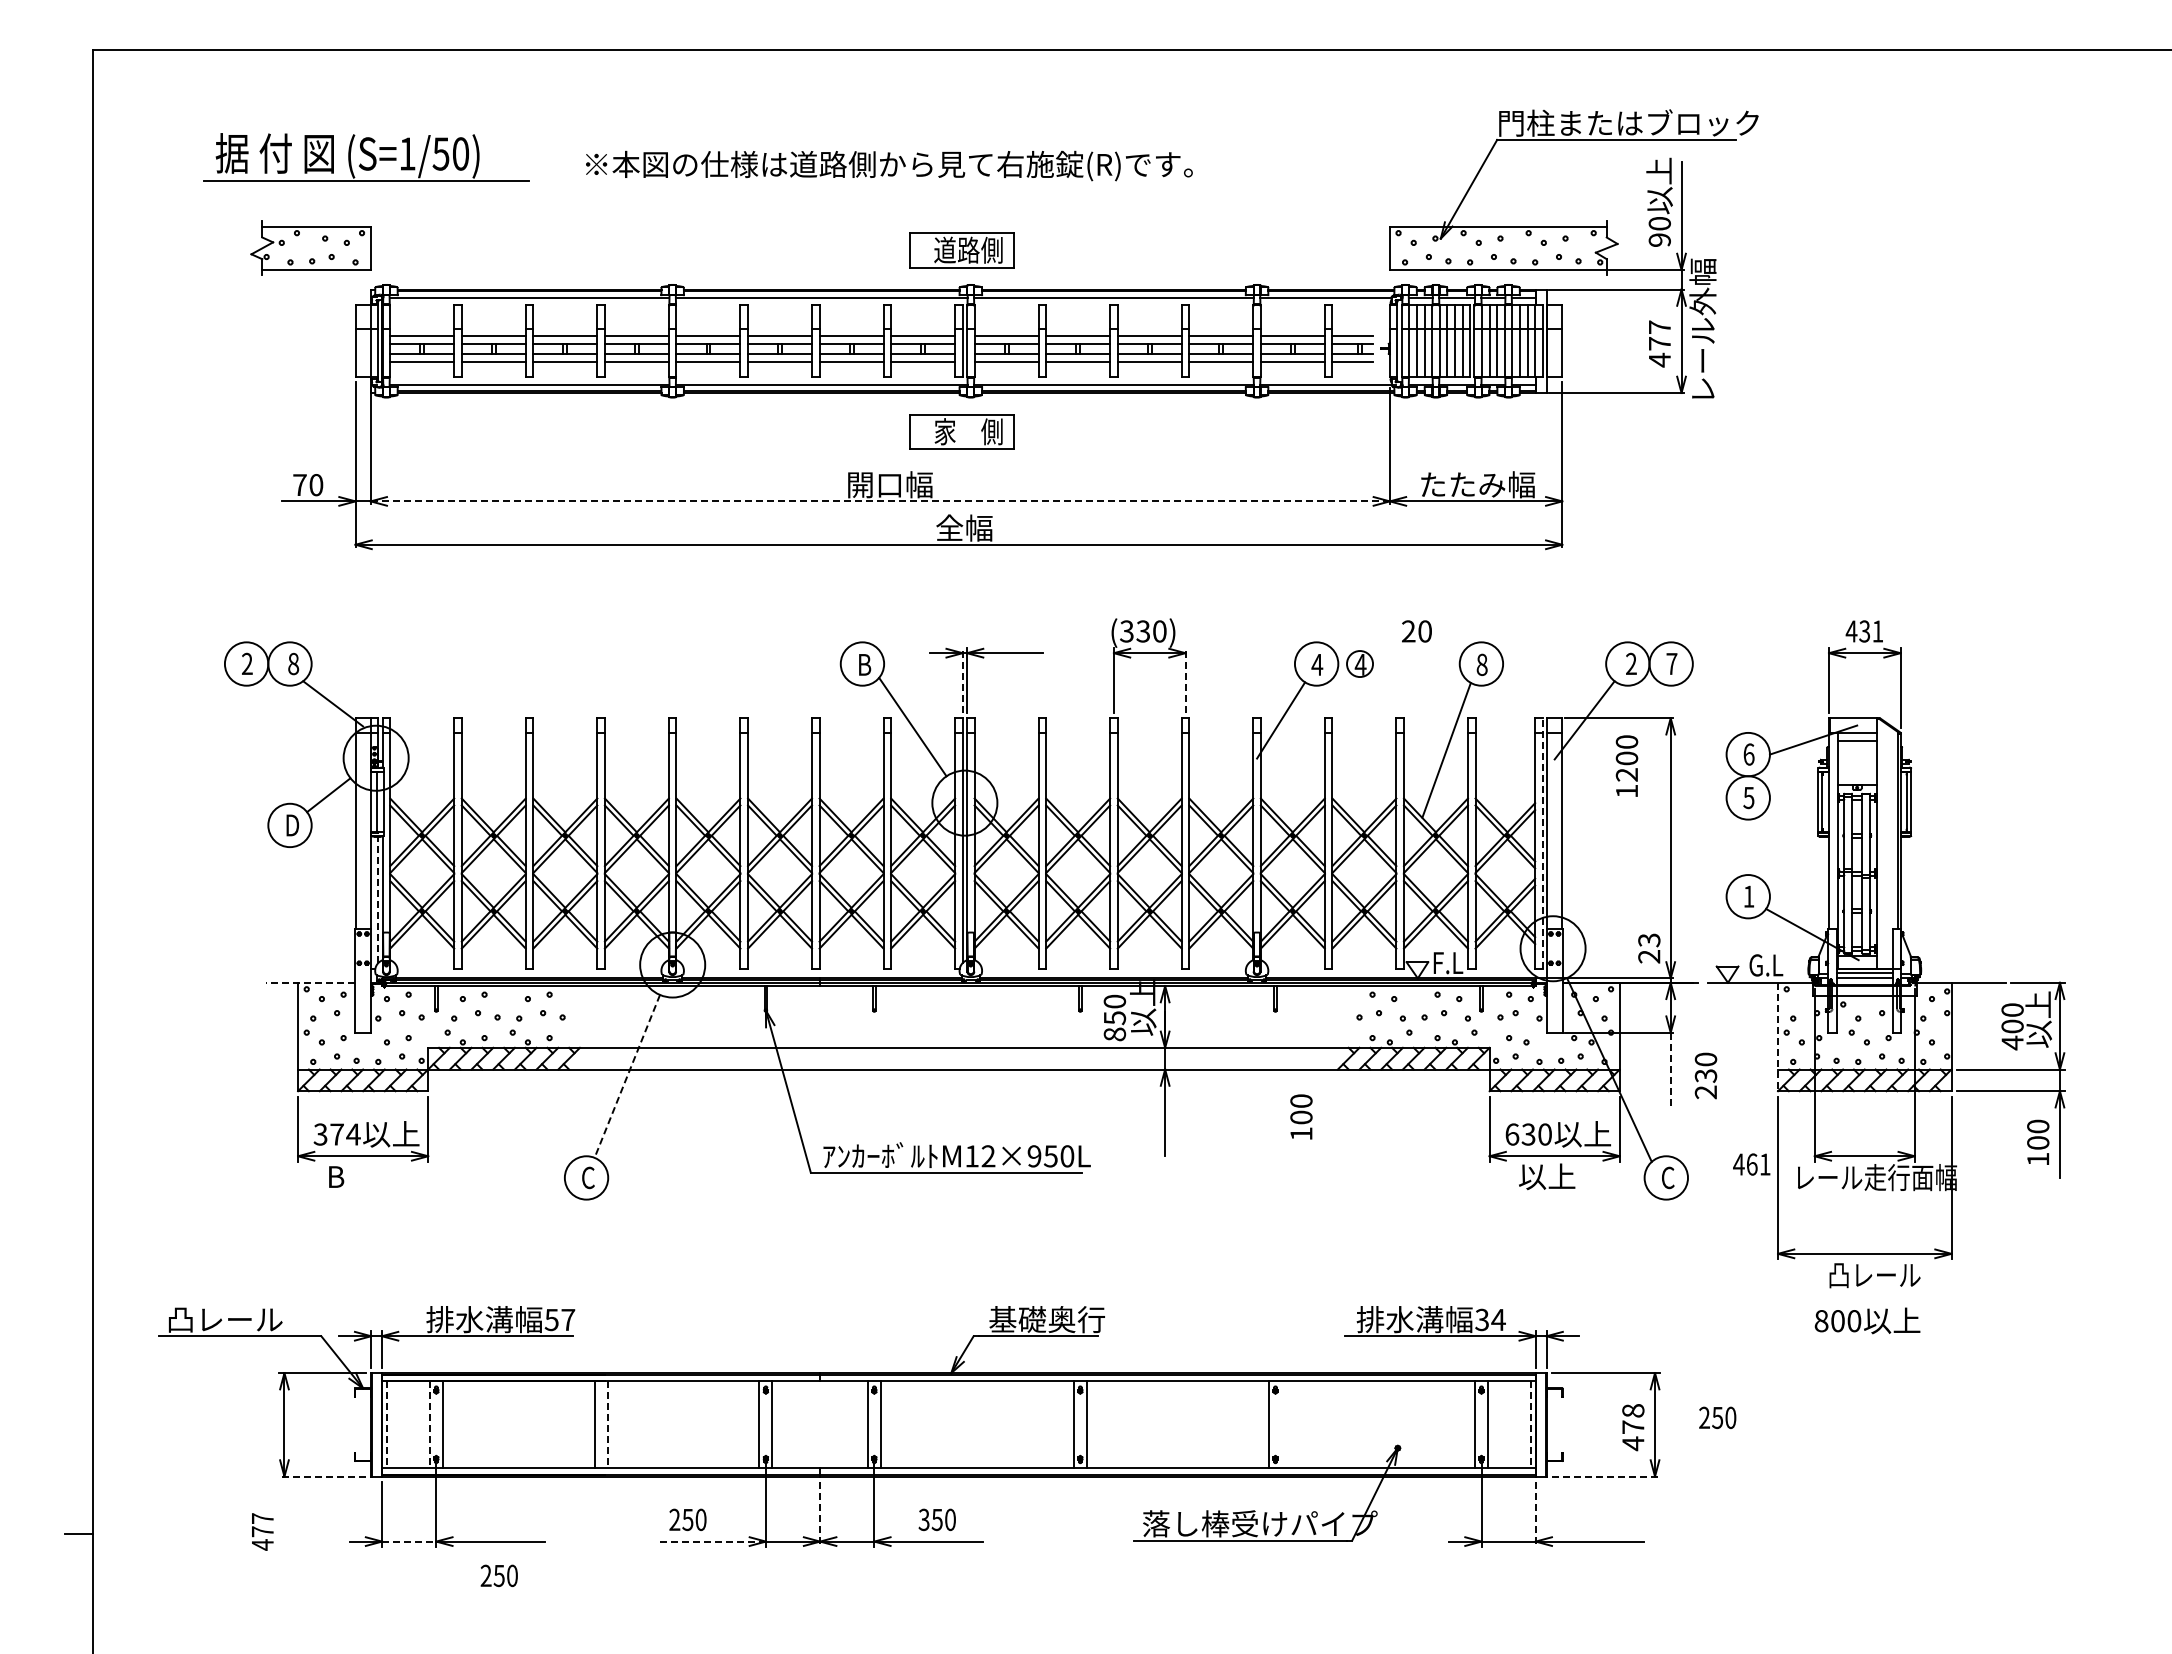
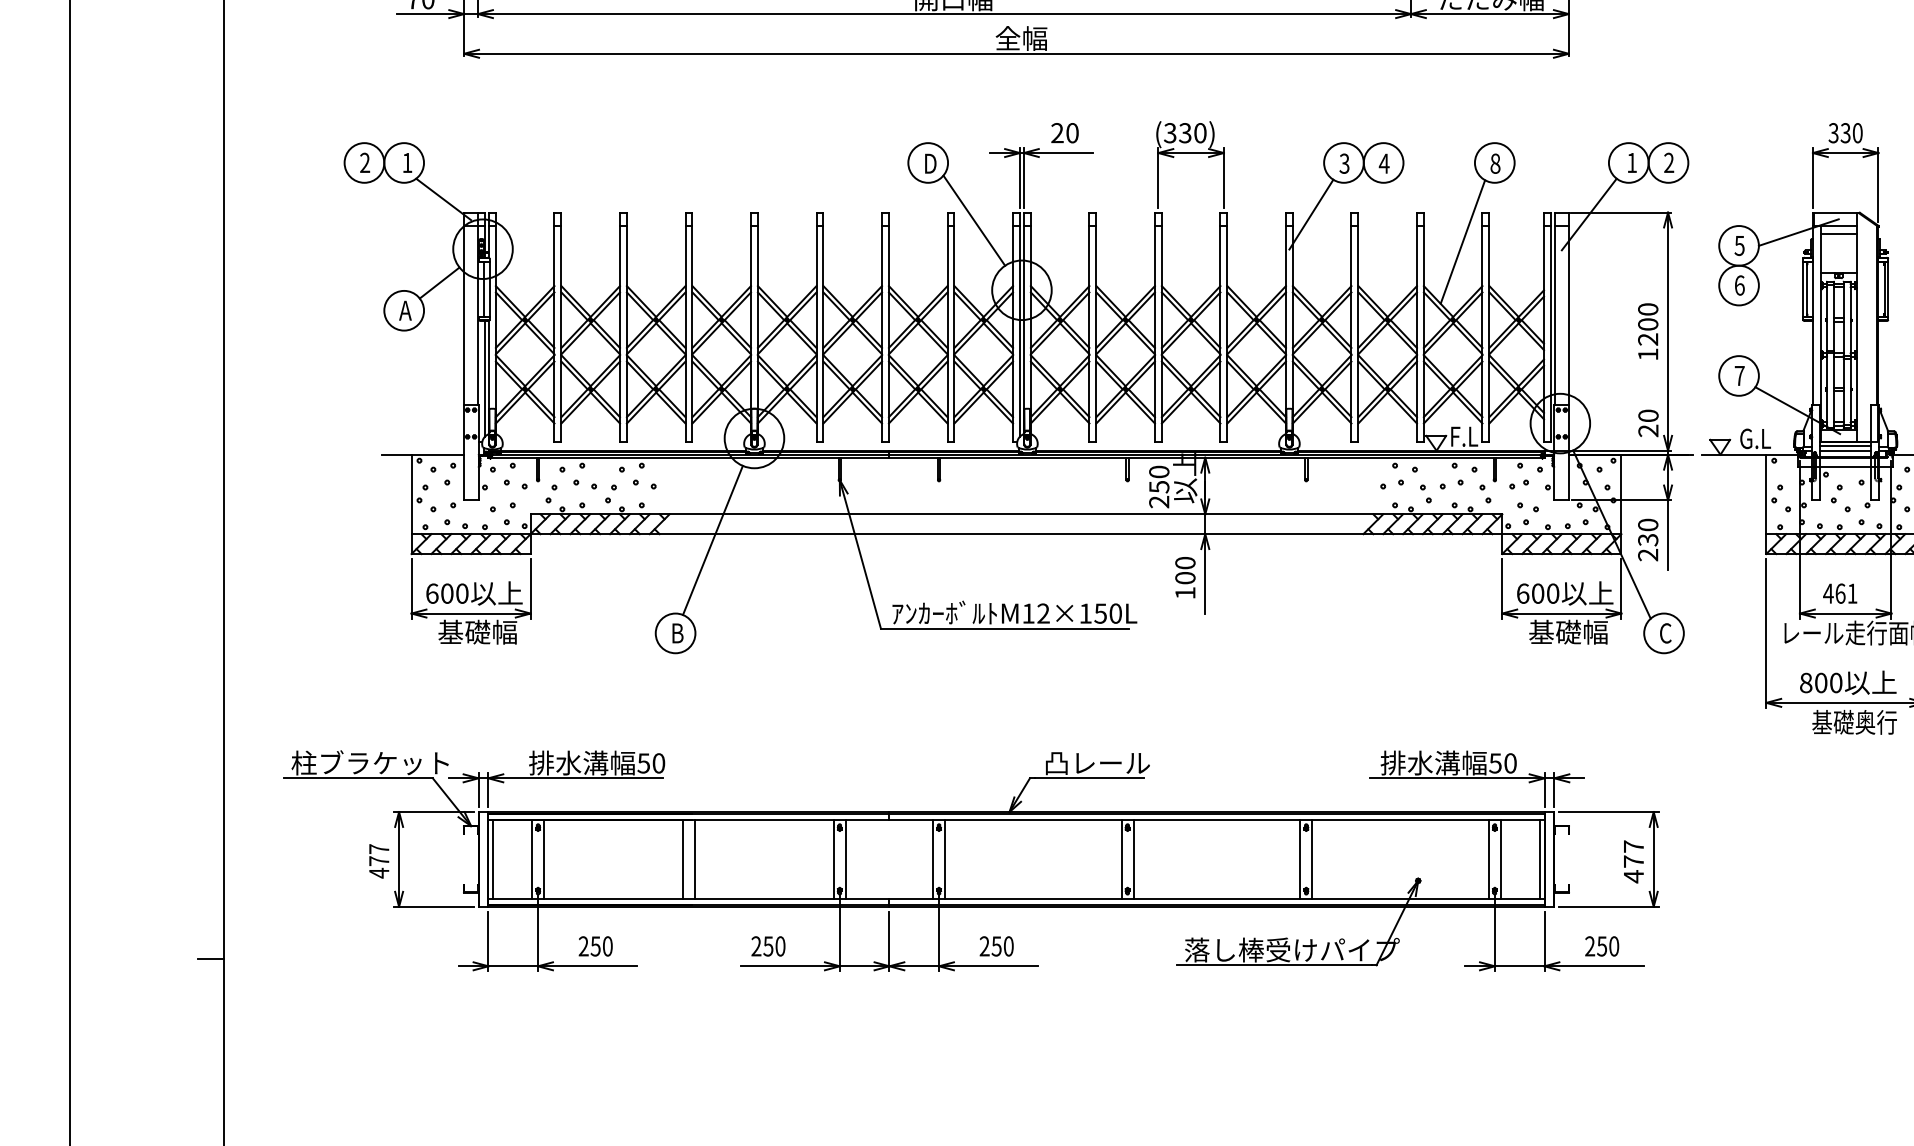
line: (880, 501) -> (944, 14), dashed -> solid
text: (1416, 631) -> (1064, 133), moved
text: (1864, 631) -> (1845, 133), 431 -> 330
text: (293, 663) -> (407, 162), 8 -> 1
circle: (1359, 663) -> (1383, 162), size x1.67
text: (1631, 663) -> (1632, 162), 2 -> 1
text: (1671, 663) -> (1668, 162), 7 -> 2
text: (866, 664) -> (931, 163), B -> D
text: (1317, 664) -> (1344, 163), 4 -> 3
line: (962, 680) -> (1019, 178), dashed -> solid
line: (1185, 680) -> (1223, 178), dashed -> solid
text: (1748, 754) -> (1739, 245), 6 -> 5
text: (1626, 765) -> (1647, 330), moved
text: (1748, 797) -> (1739, 285), 5 -> 6
text: (291, 825) -> (405, 310), D -> A
line: (1542, 842) -> (1550, 326), dashed -> solid
text: (1748, 896) -> (1739, 375), 1 -> 7
line: (378, 899) -> (485, 378), dashed -> solid
text: (1649, 940) -> (1648, 416), 23 -> 20
line: (310, 982) -> (422, 454), dashed -> solid
text: (1114, 1034) -> (1158, 502), 850 -> 250
line: (1778, 1037) -> (1766, 504), dashed -> solid
line: (1670, 1070) -> (1667, 535), dashed -> solid
text: (1705, 1075) -> (1647, 539), moved
line: (627, 1076) -> (713, 540), dashed -> solid
text: (1301, 1116) -> (1185, 577), moved
text: (336, 1134) -> (446, 593), 374 -> 600
text: (1528, 1134) -> (1537, 593), 630 -> 600
text: (1034, 1156) -> (1085, 613), M12×950L -> M12×150L
text: (1751, 1164) -> (1839, 593), moved
text: (370, 1176) -> (477, 632), B -> 基礎幅
text: (1561, 1176) -> (1568, 632), 以上 -> 基礎幅
text: (588, 1177) -> (677, 633), C -> B
text: (1874, 1274) -> (1854, 721), 凸レール -> 基礎奥行
text: (252, 1319) -> (369, 762), 凸レール -> 柱ブラケット
text: (568, 1319) -> (659, 762), 57 -> 50
text: (1046, 1319) -> (1096, 762), 基礎奥行 -> 凸レール
text: (1490, 1319) -> (1503, 762), 34 -> 50
text: (1867, 1320) -> (1848, 682), moved
text: (1633, 1410) -> (1634, 846), 478 -> 477
text: (1717, 1417) -> (1601, 946), moved
line: (1282, 1424) -> (1312, 859), added
line: (386, 1425) -> (492, 860), dashed -> solid
line: (429, 1425) -> (531, 860), dashed -> solid
line: (607, 1425) -> (694, 860), dashed -> solid
line: (1531, 1425) -> (1540, 860), dashed -> solid
line: (321, 1476) -> (432, 906), dashed -> solid
line: (1606, 1476) -> (1609, 906), dashed -> solid
line: (820, 1514) -> (889, 941), dashed -> solid
line: (1535, 1514) -> (1544, 941), dashed -> solid
text: (923, 1520) -> (984, 946), 350 -> 250
text: (262, 1531) -> (378, 860), moved
line: (409, 1541) -> (513, 966), dashed -> solid
line: (711, 1541) -> (790, 966), dashed -> solid
text: (498, 1575) -> (595, 946), moved

